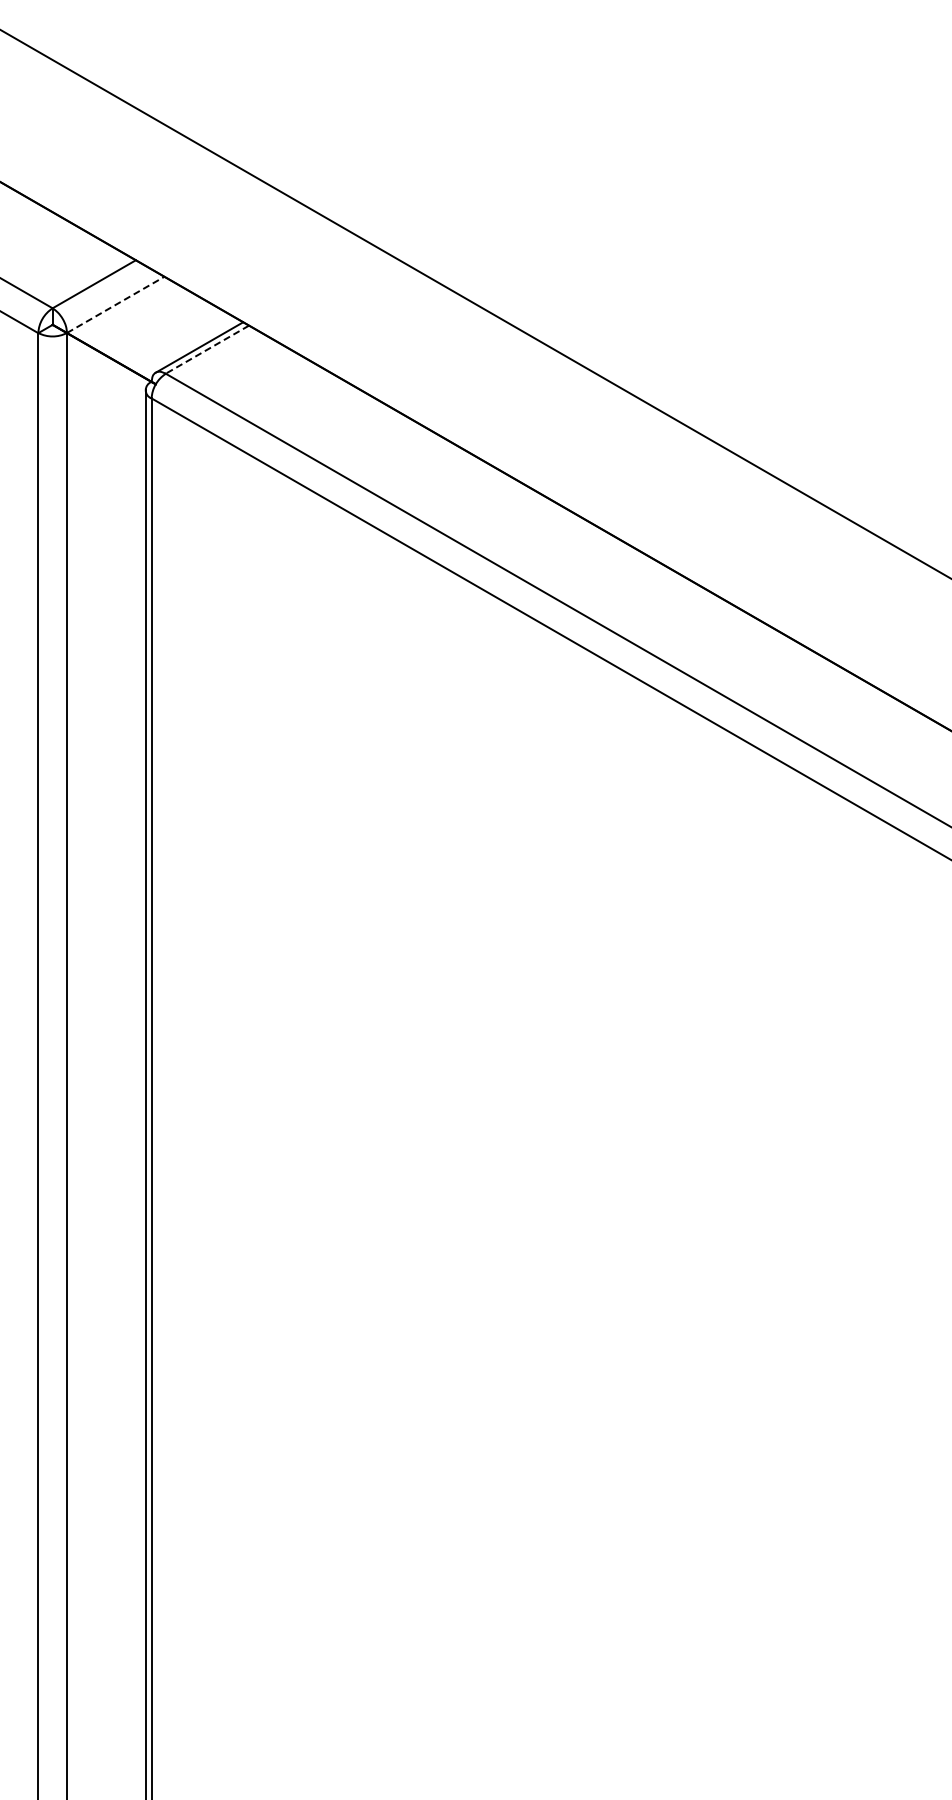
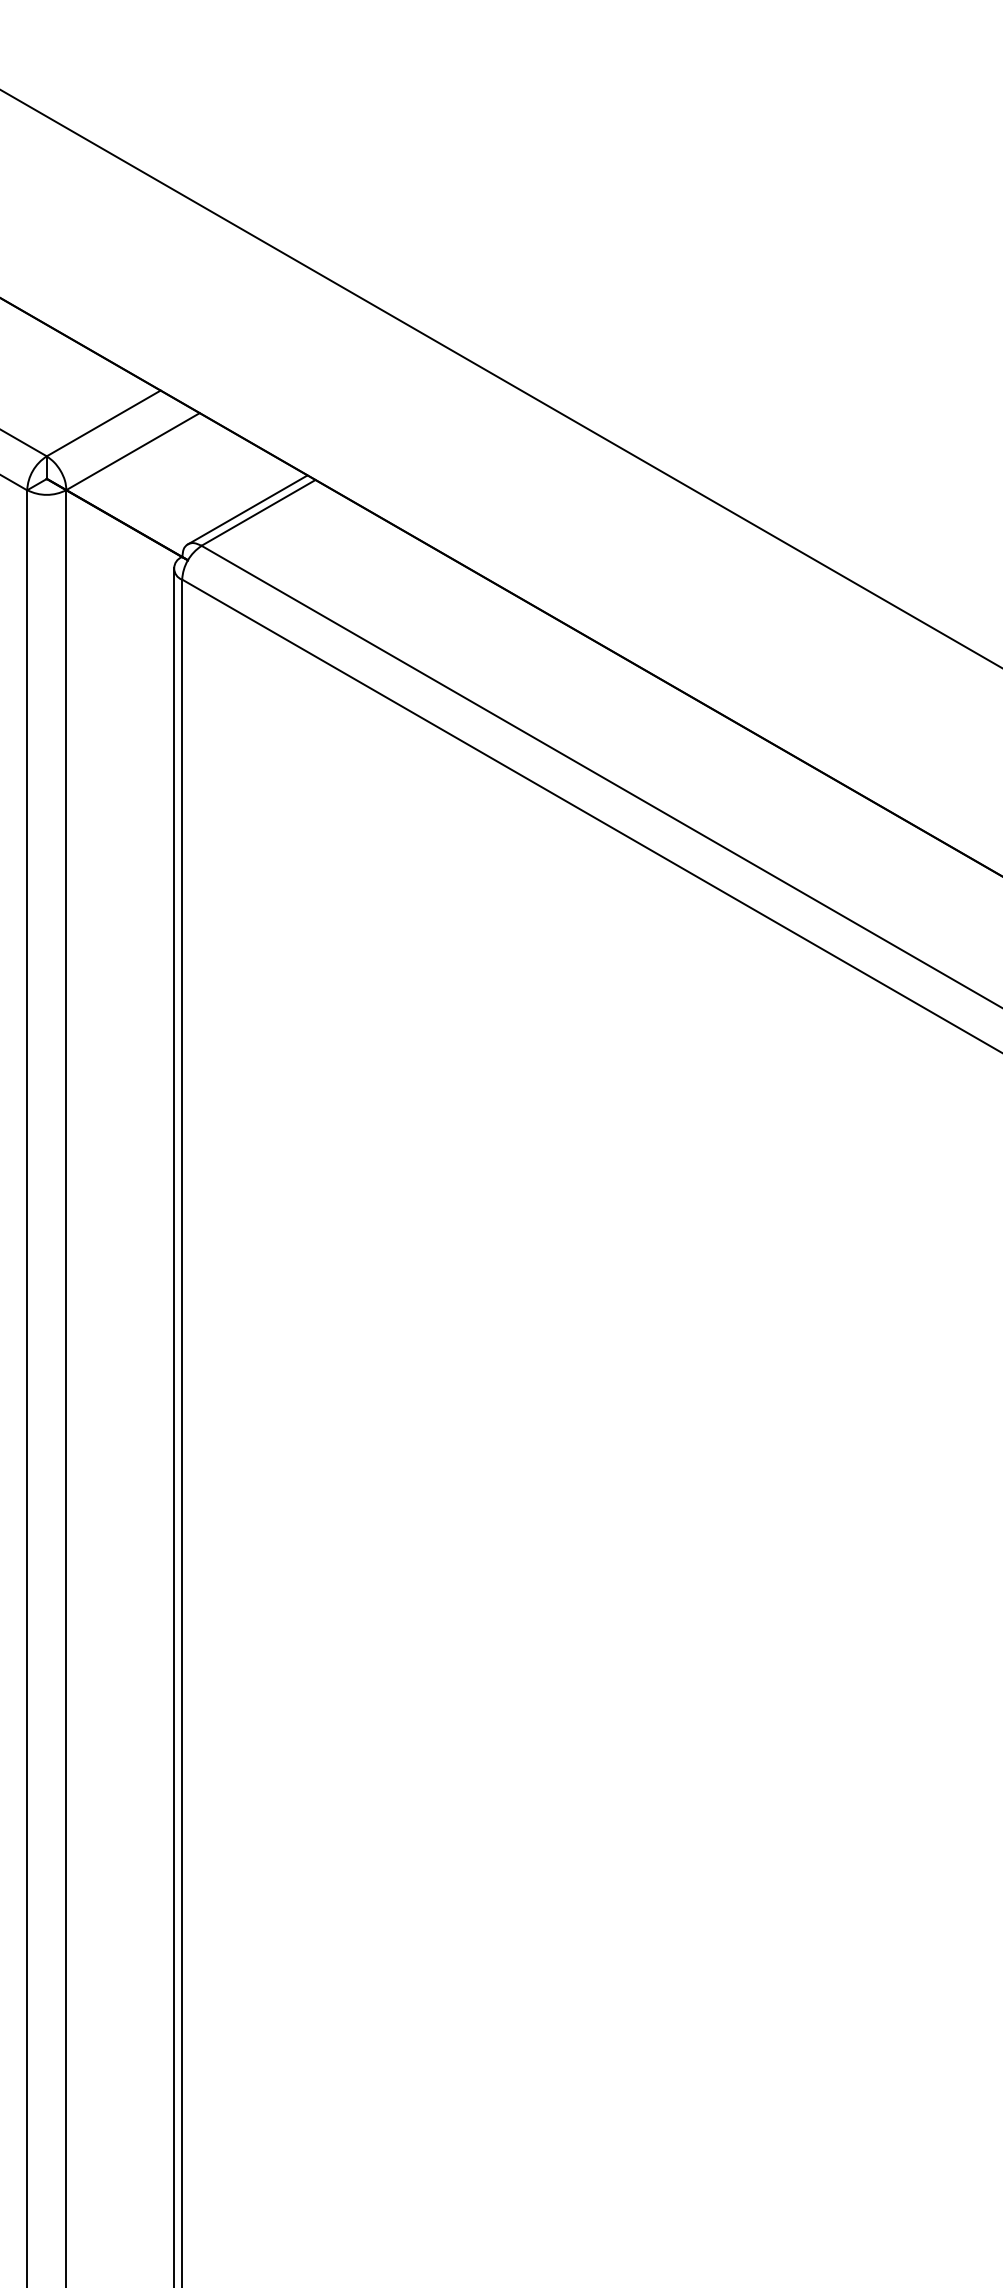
line: (116, 304) -> (134, 451), dashed -> solid
line: (206, 349) -> (257, 512), dashed -> solid

